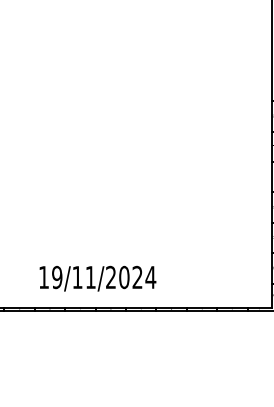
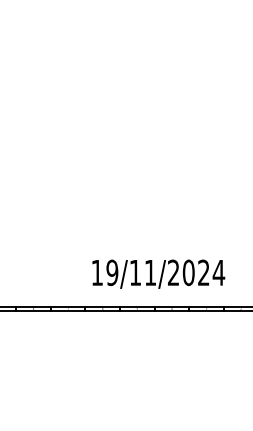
text: (97, 278) -> (158, 273), moved

